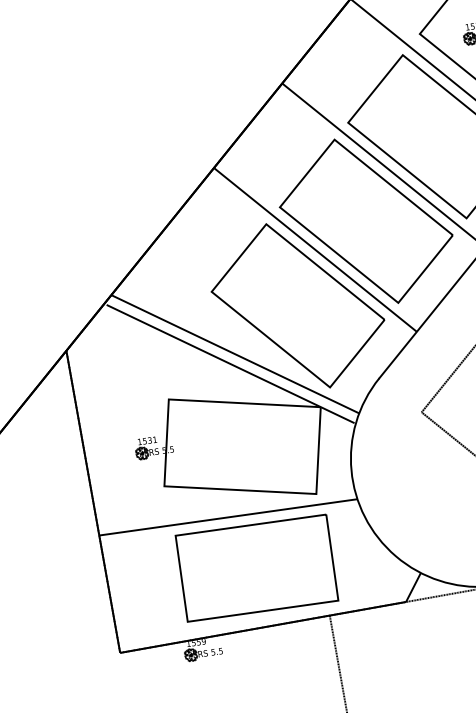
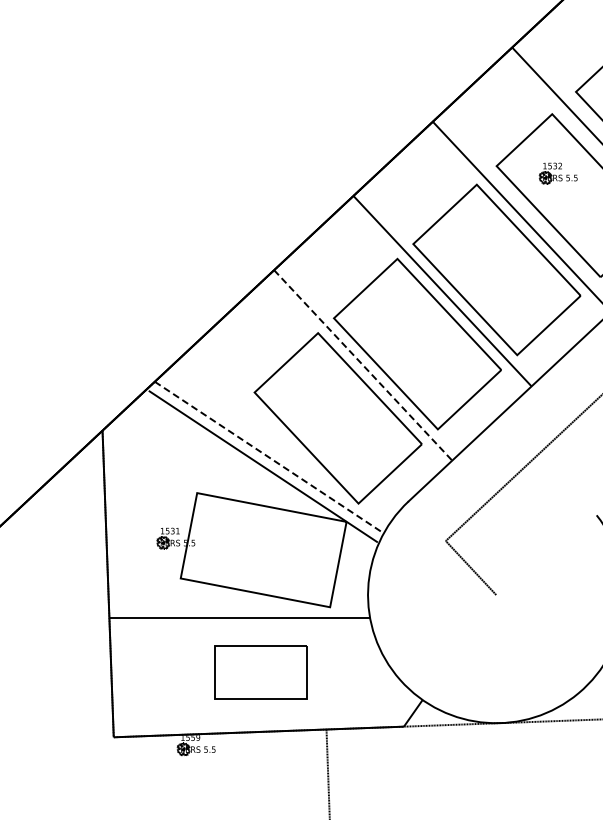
line: (315, 249) -> (363, 365), solid -> dashed
line: (235, 354) -> (269, 457), solid -> dashed
part: (256, 568) -> (260, 672), size x0.6

